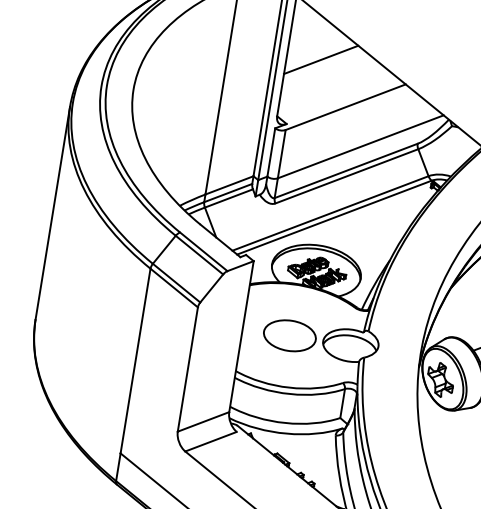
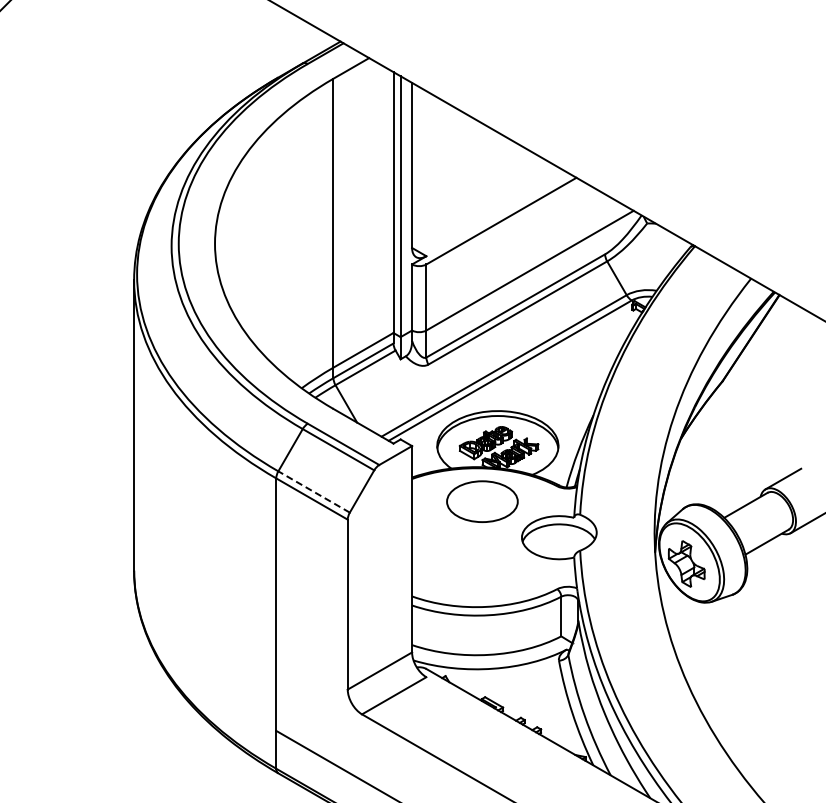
line: (321, 59) -> (458, 163), removed
line: (176, 282) -> (313, 491), solid -> dashed
part: (289, 335) -> (482, 501), moved

